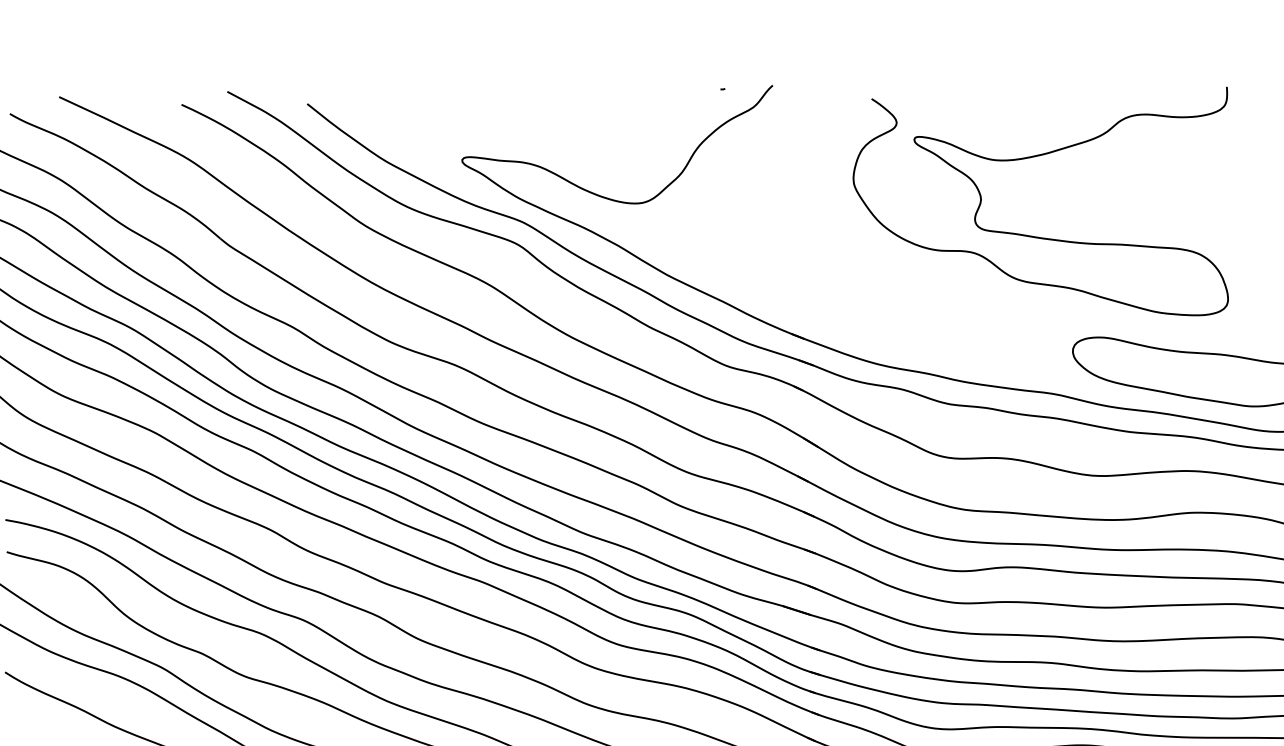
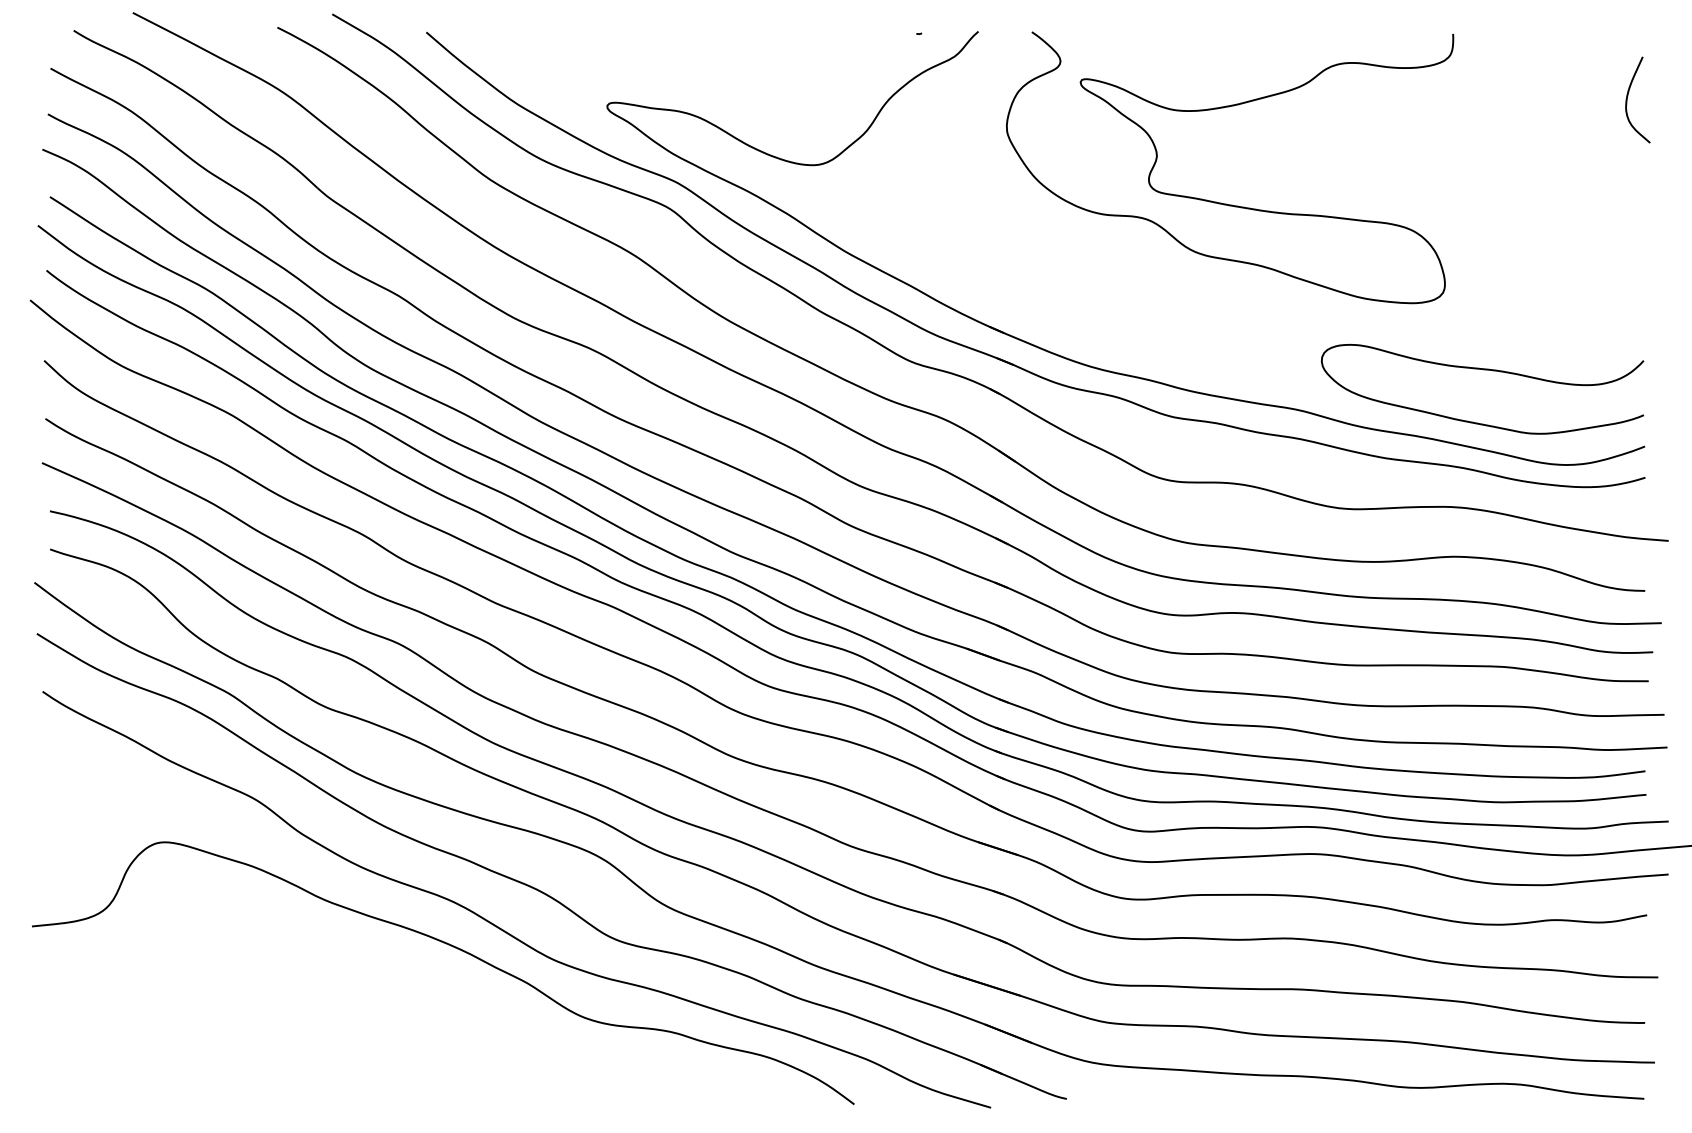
curve: (1036, 236) -> (1221, 202), moved

